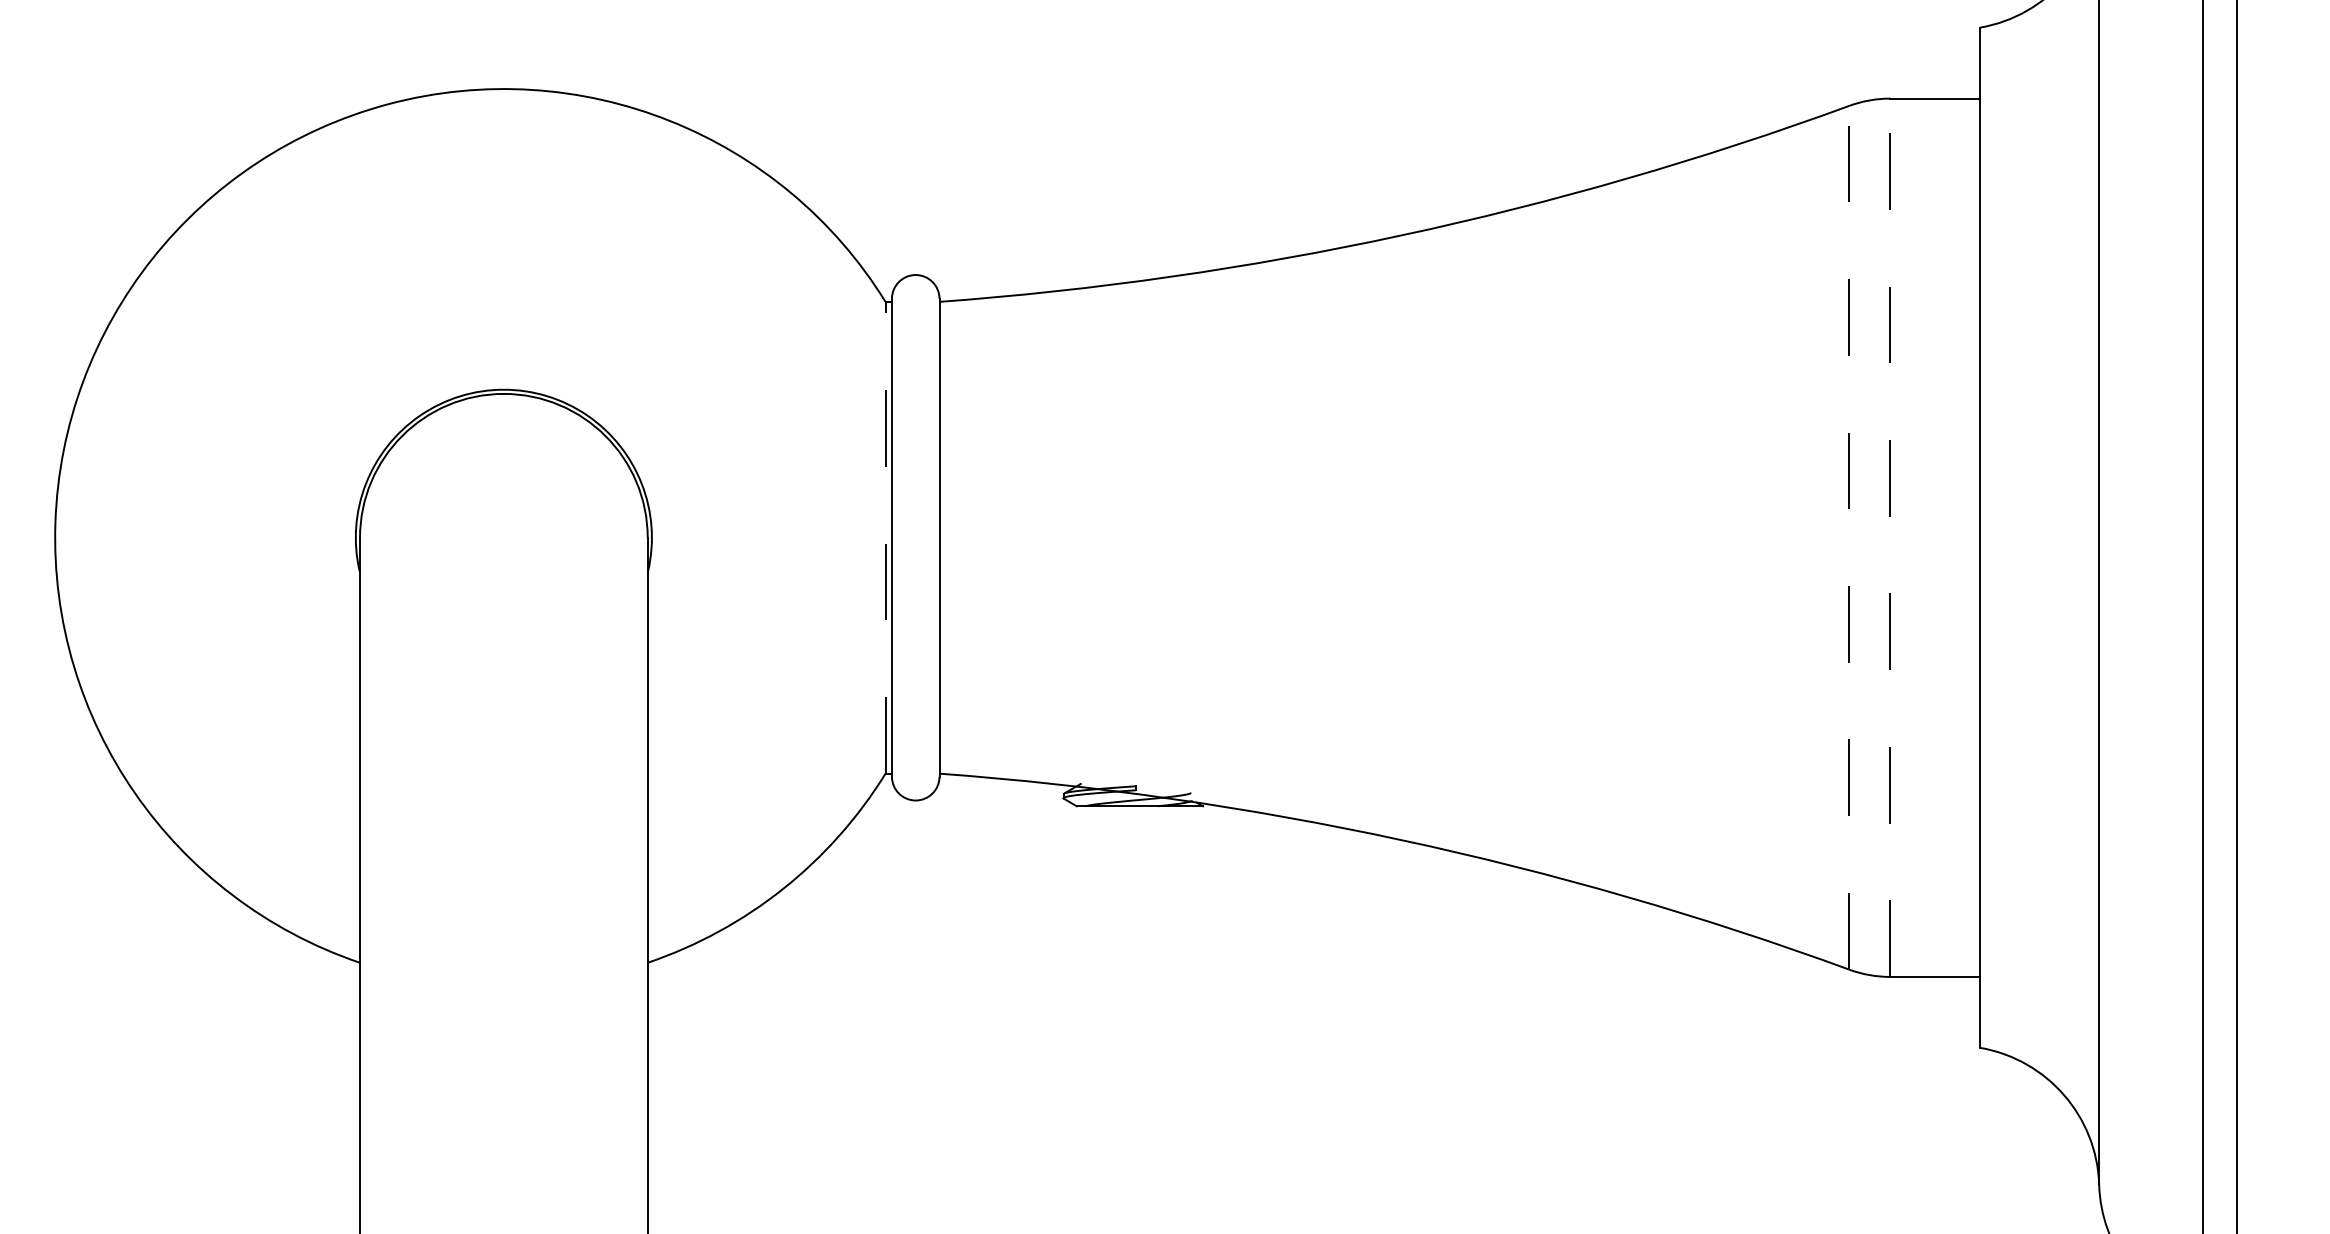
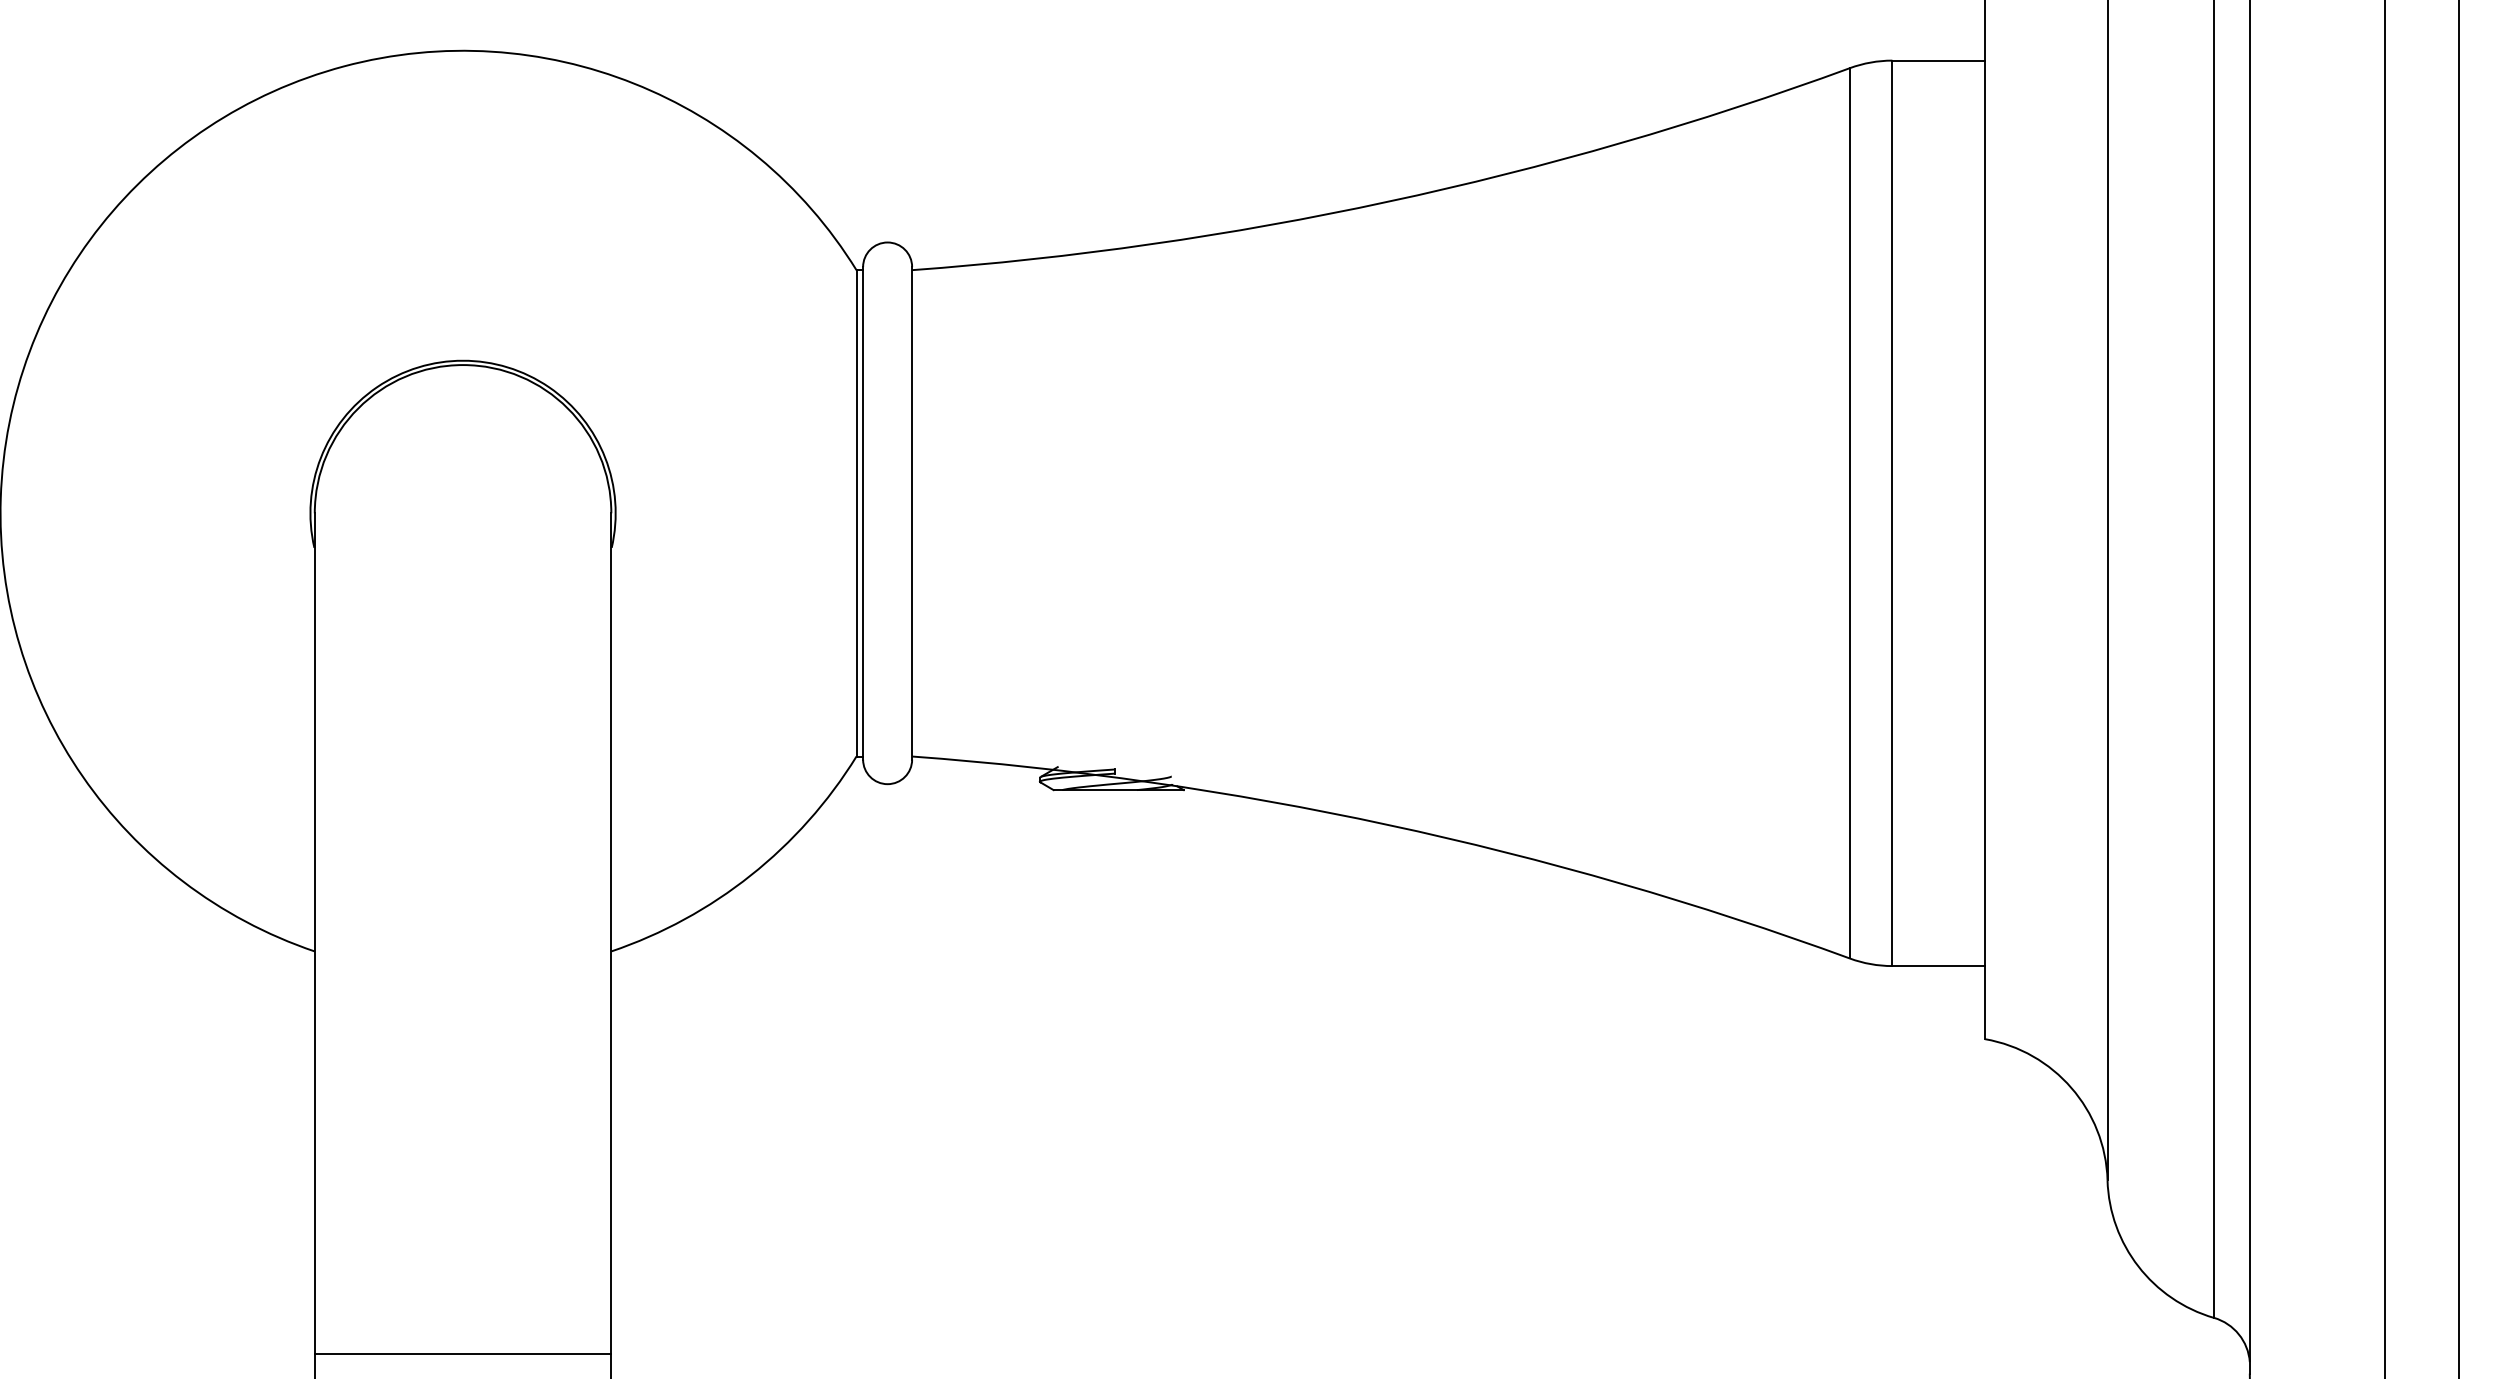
line: (885, 536) -> (856, 512), dashed -> solid
line: (1848, 536) -> (1849, 512), dashed -> solid
line: (1890, 537) -> (1892, 513), dashed -> solid

